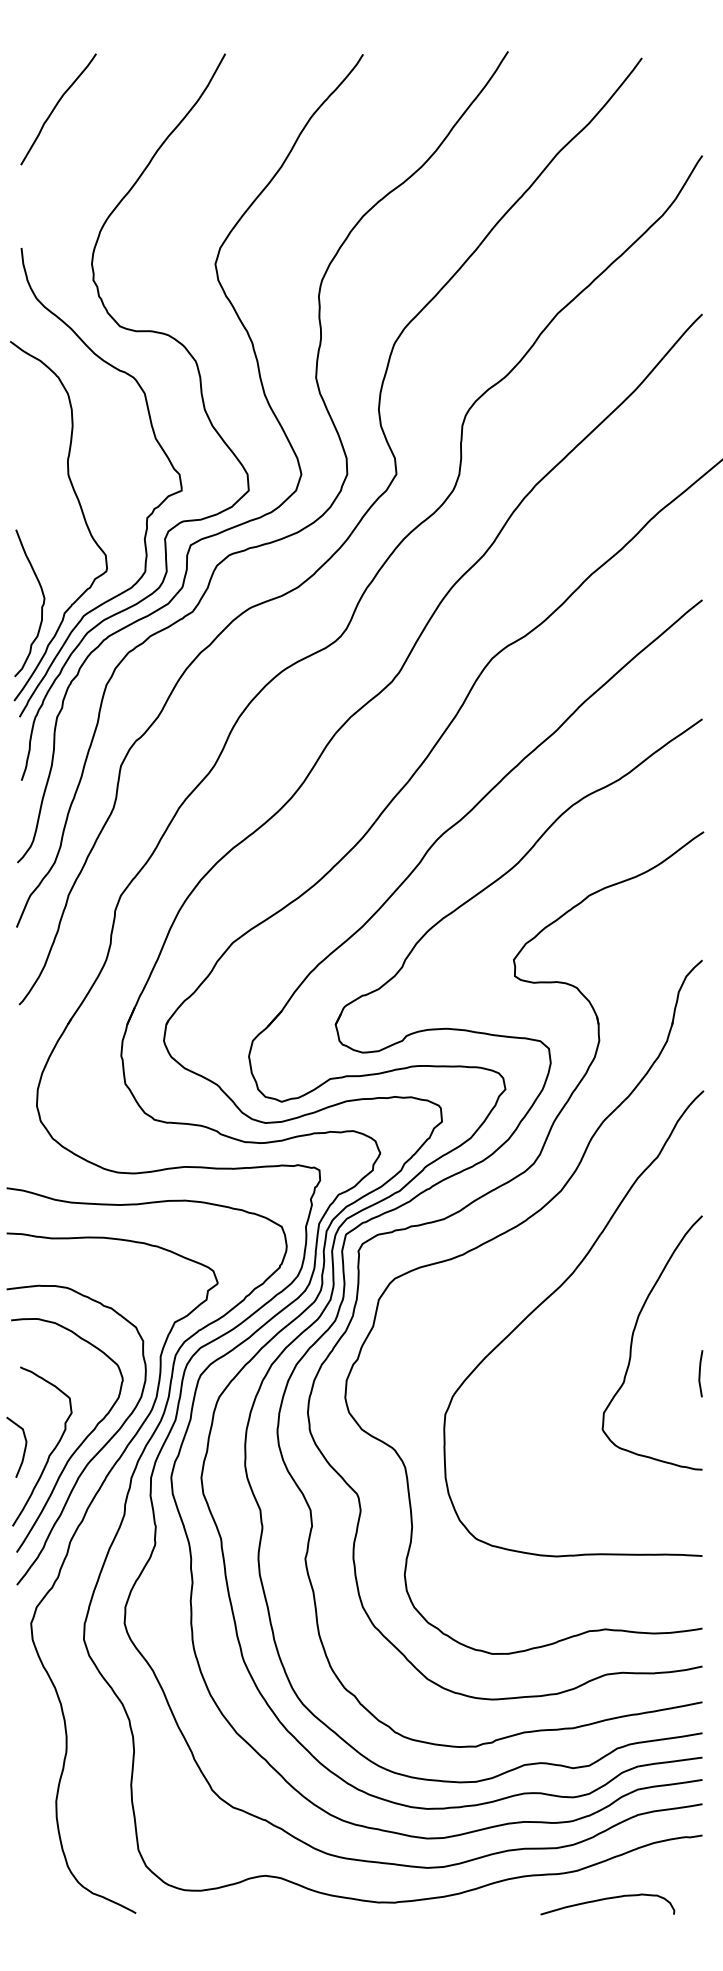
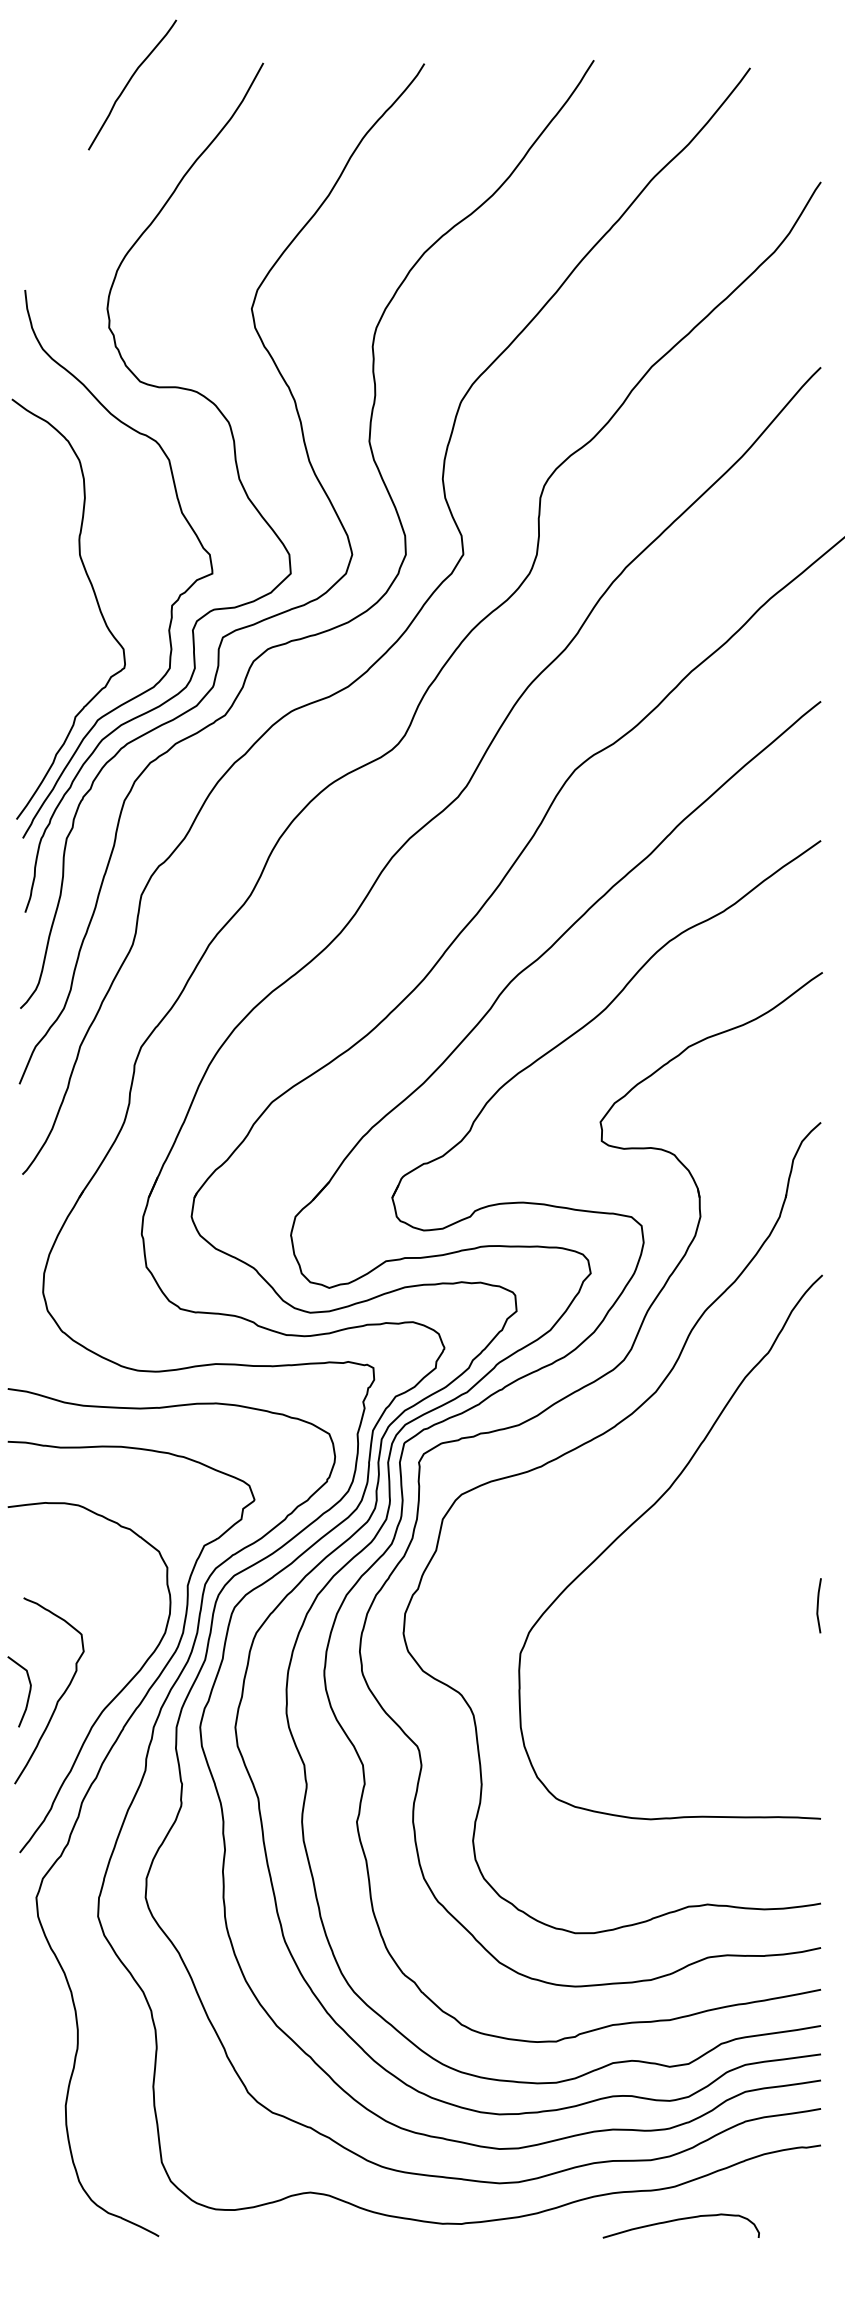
curve: (56, 106) -> (130, 81), moved
curve: (41, 606) -> (48, 708), removed
curve: (632, 1341) -> (739, 1568), removed
curve: (78, 1446) -> (91, 1690), removed
curve: (607, 1899) -> (680, 2220), moved

